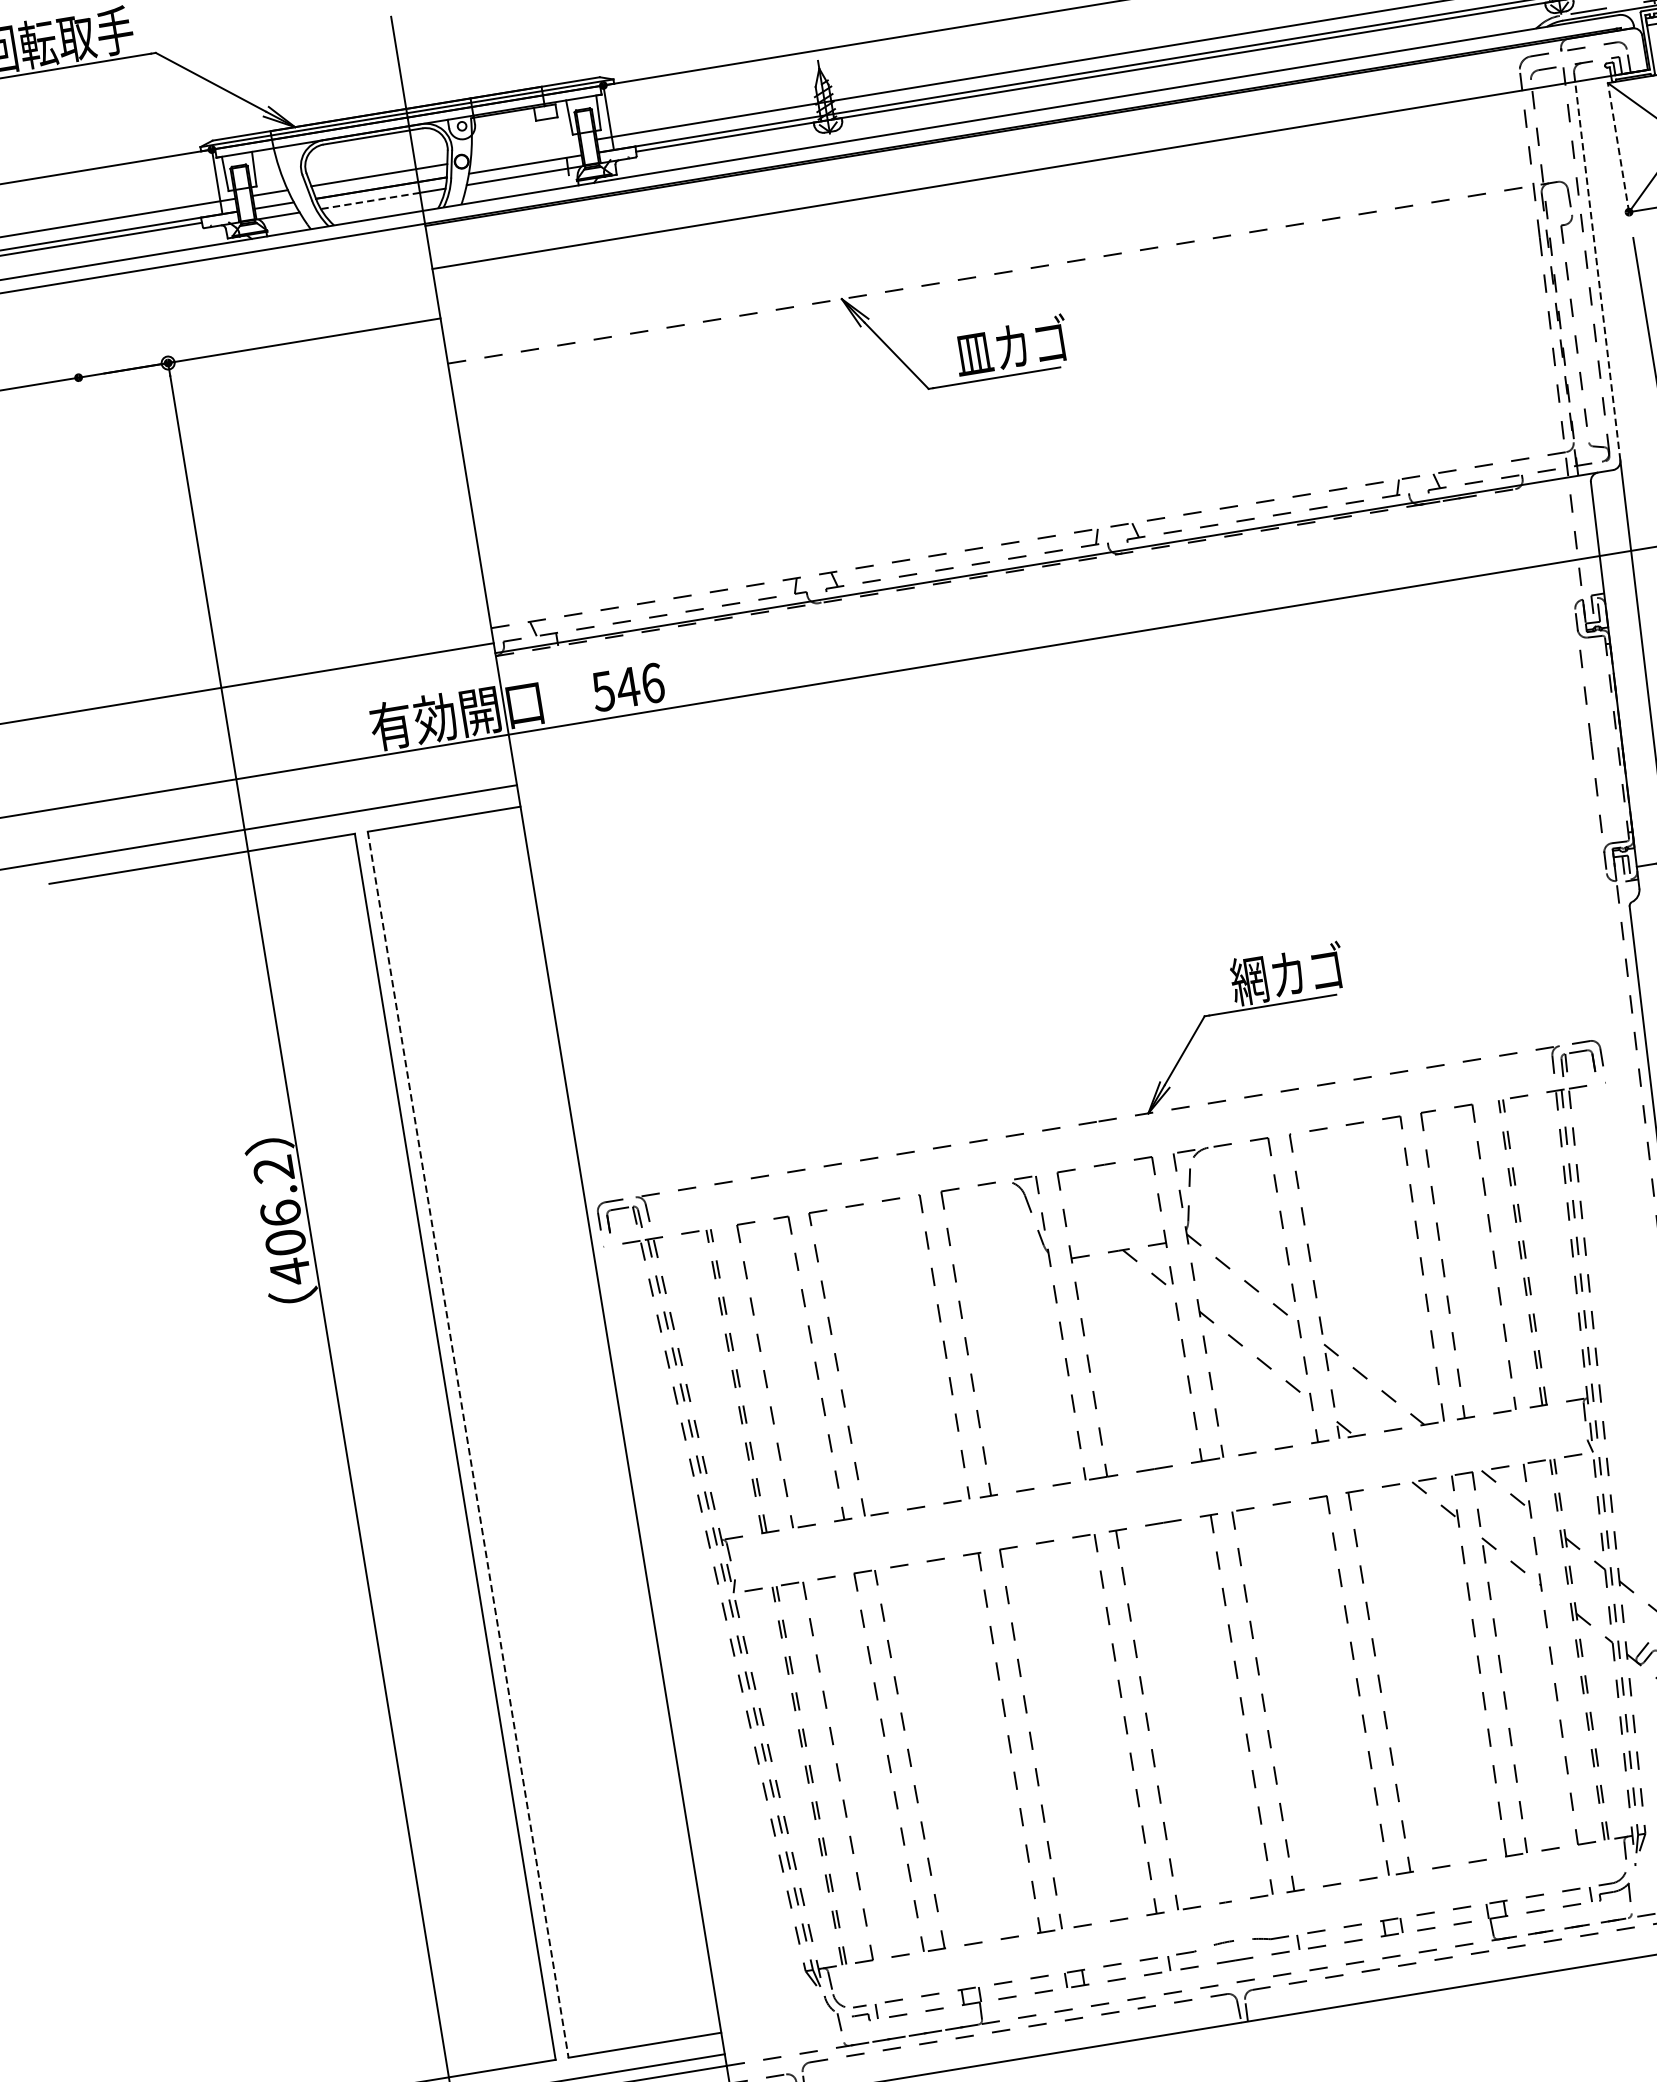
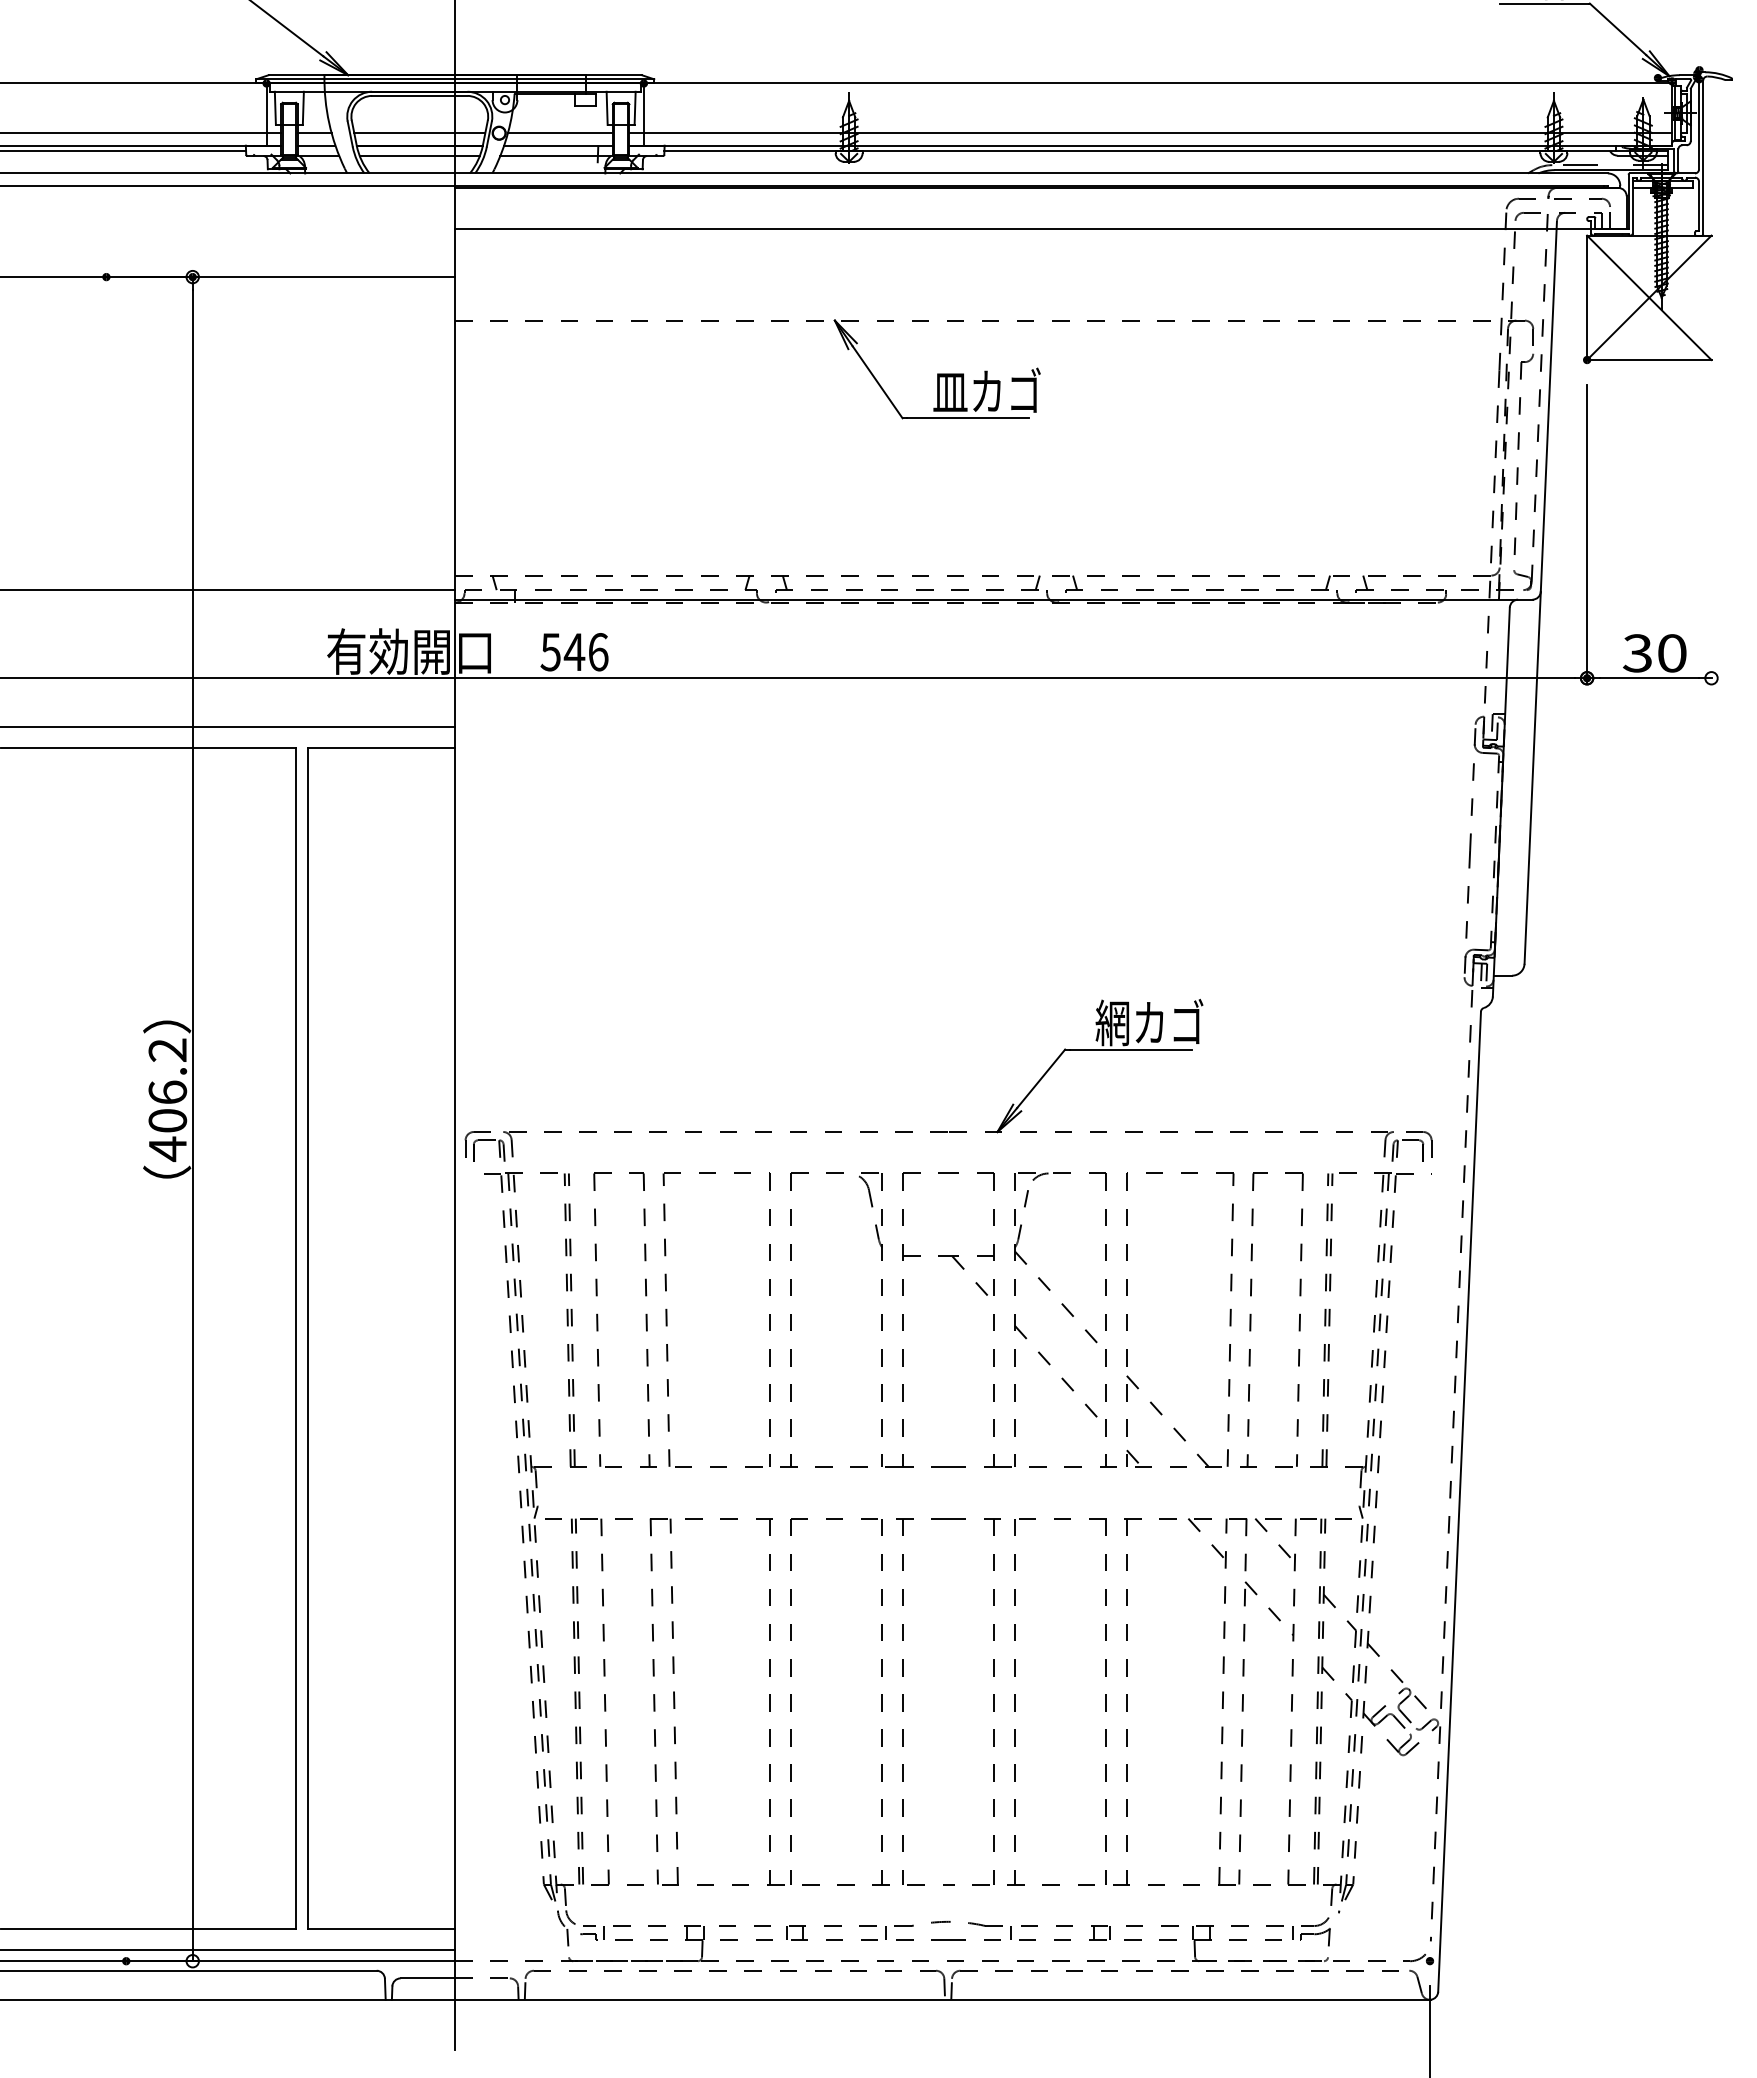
line: (1618, 147) -> (1587, 297), dashed -> solid
line: (524, 151) -> (559, 133), added
line: (370, 201) -> (407, 156), dashed -> solid
line: (1597, 271) -> (1548, 410), dashed -> solid
line: (468, 1444) -> (308, 1338), dashed -> solid

